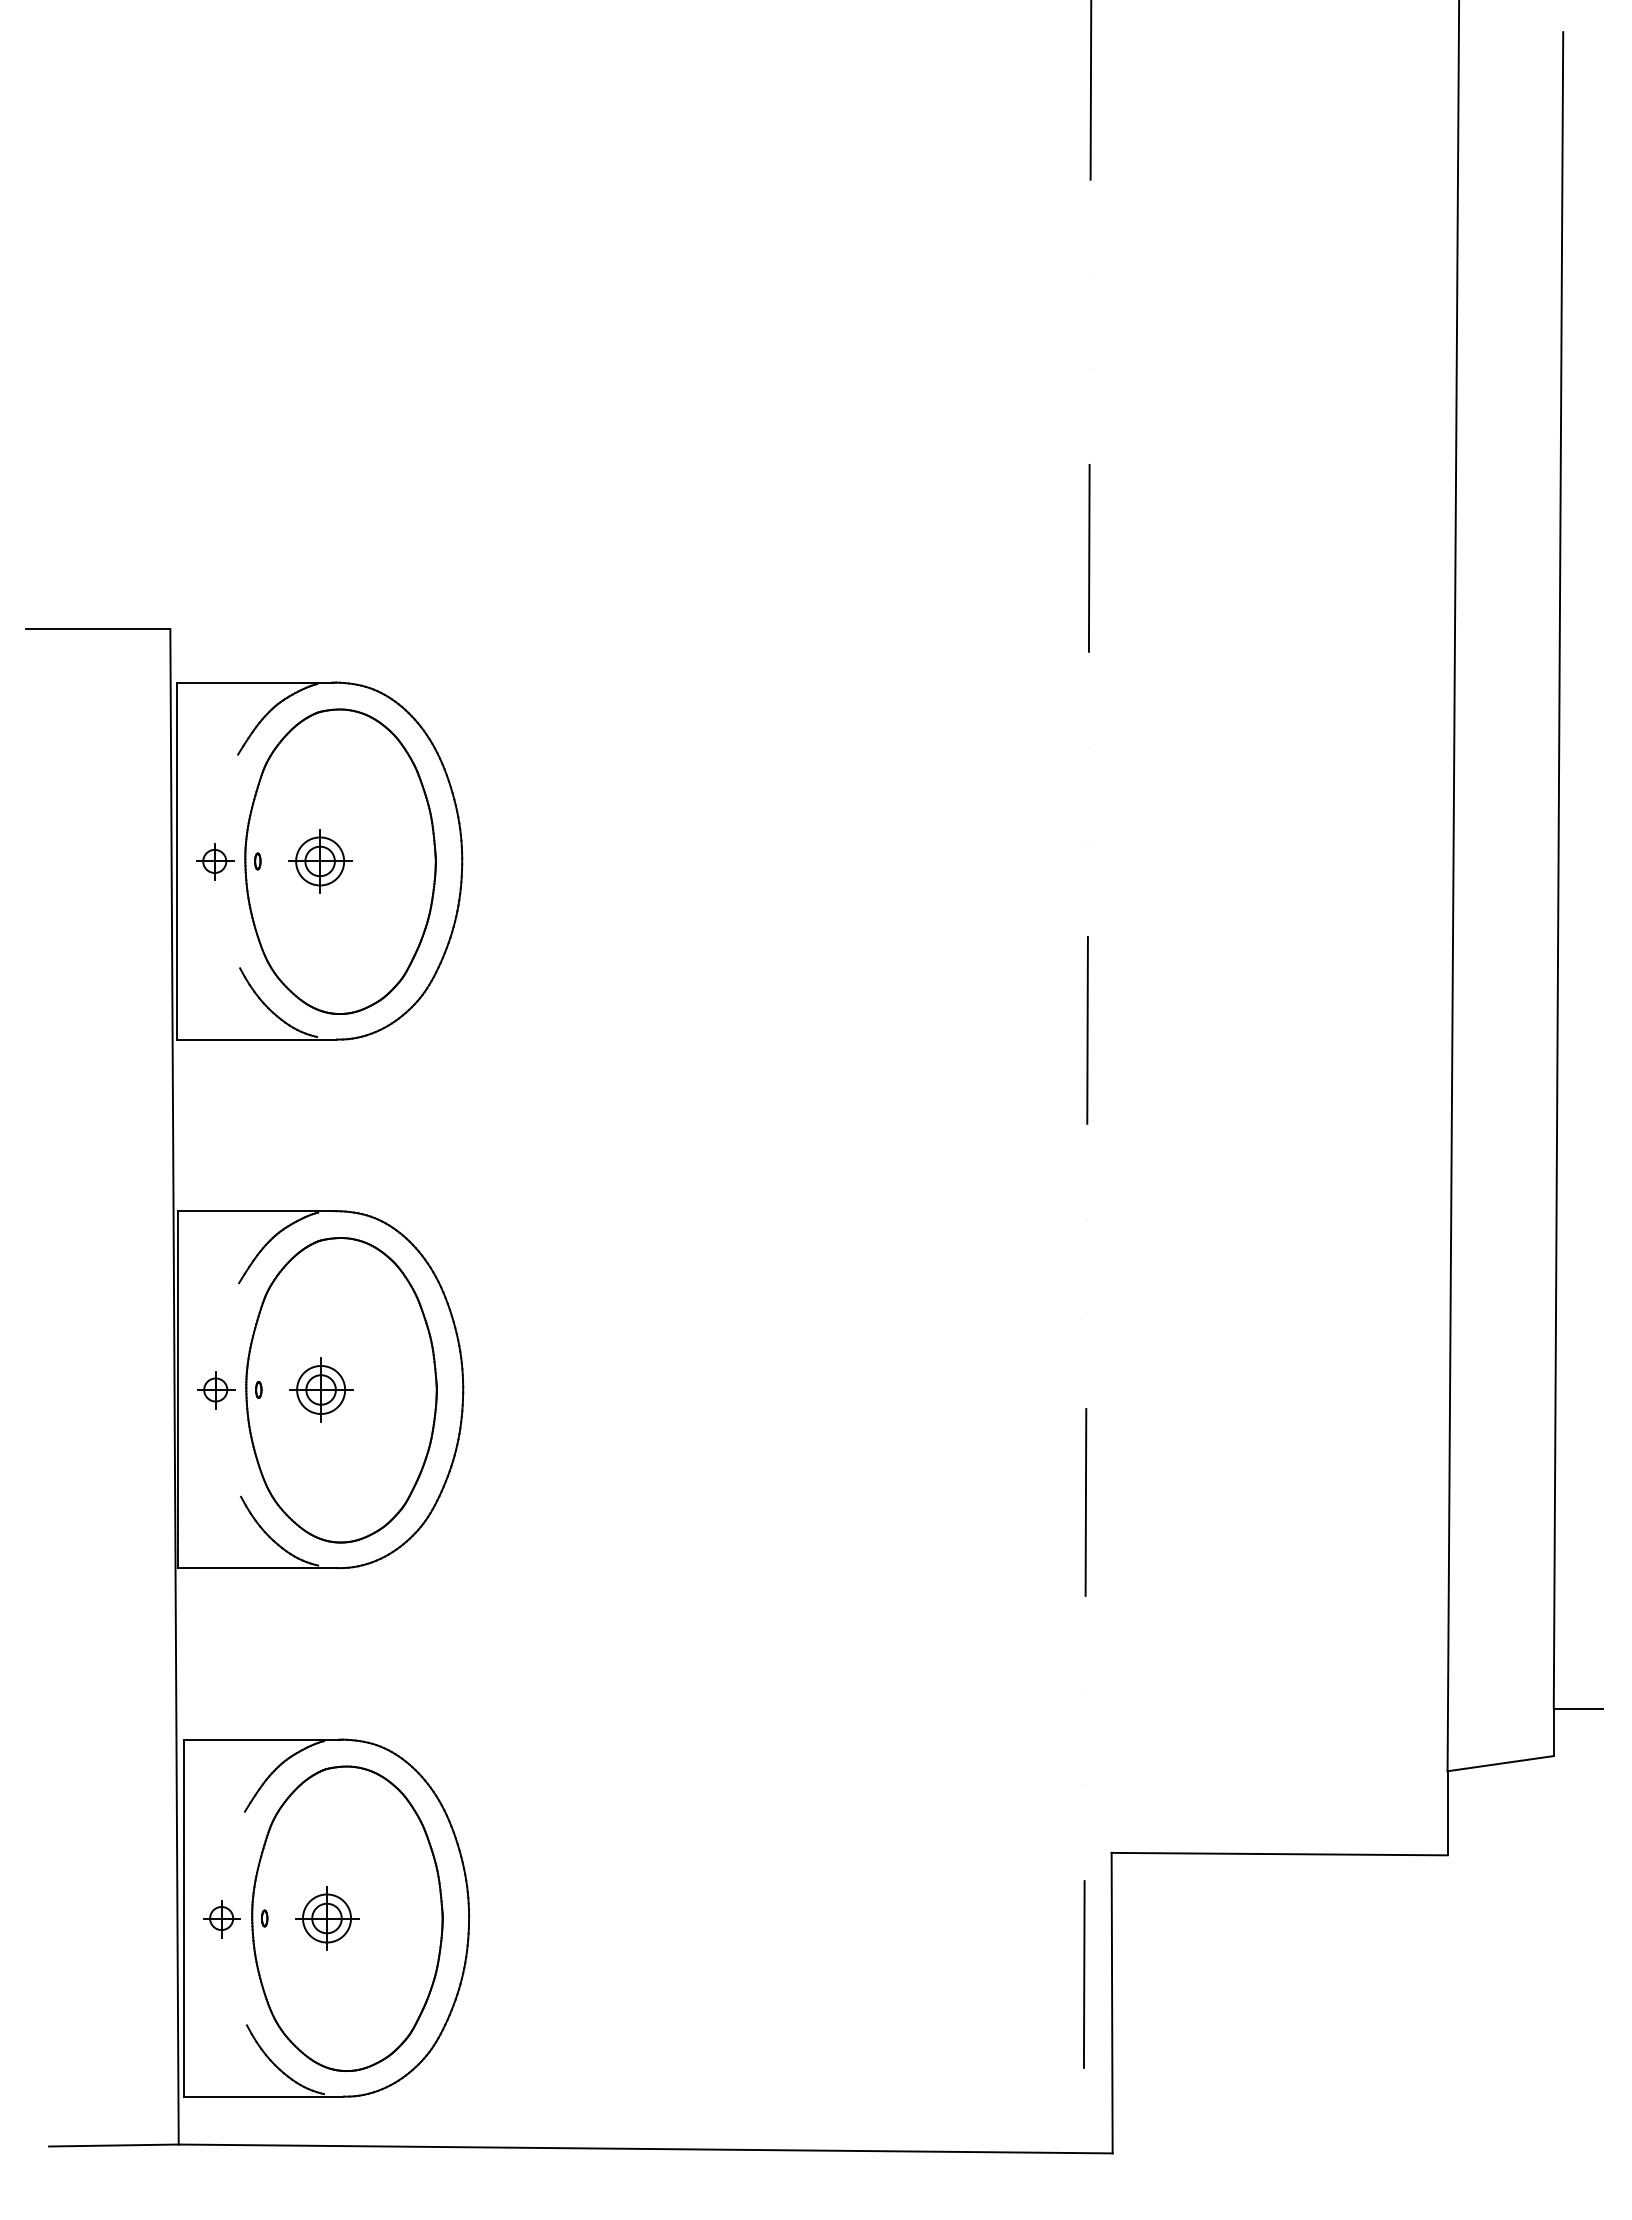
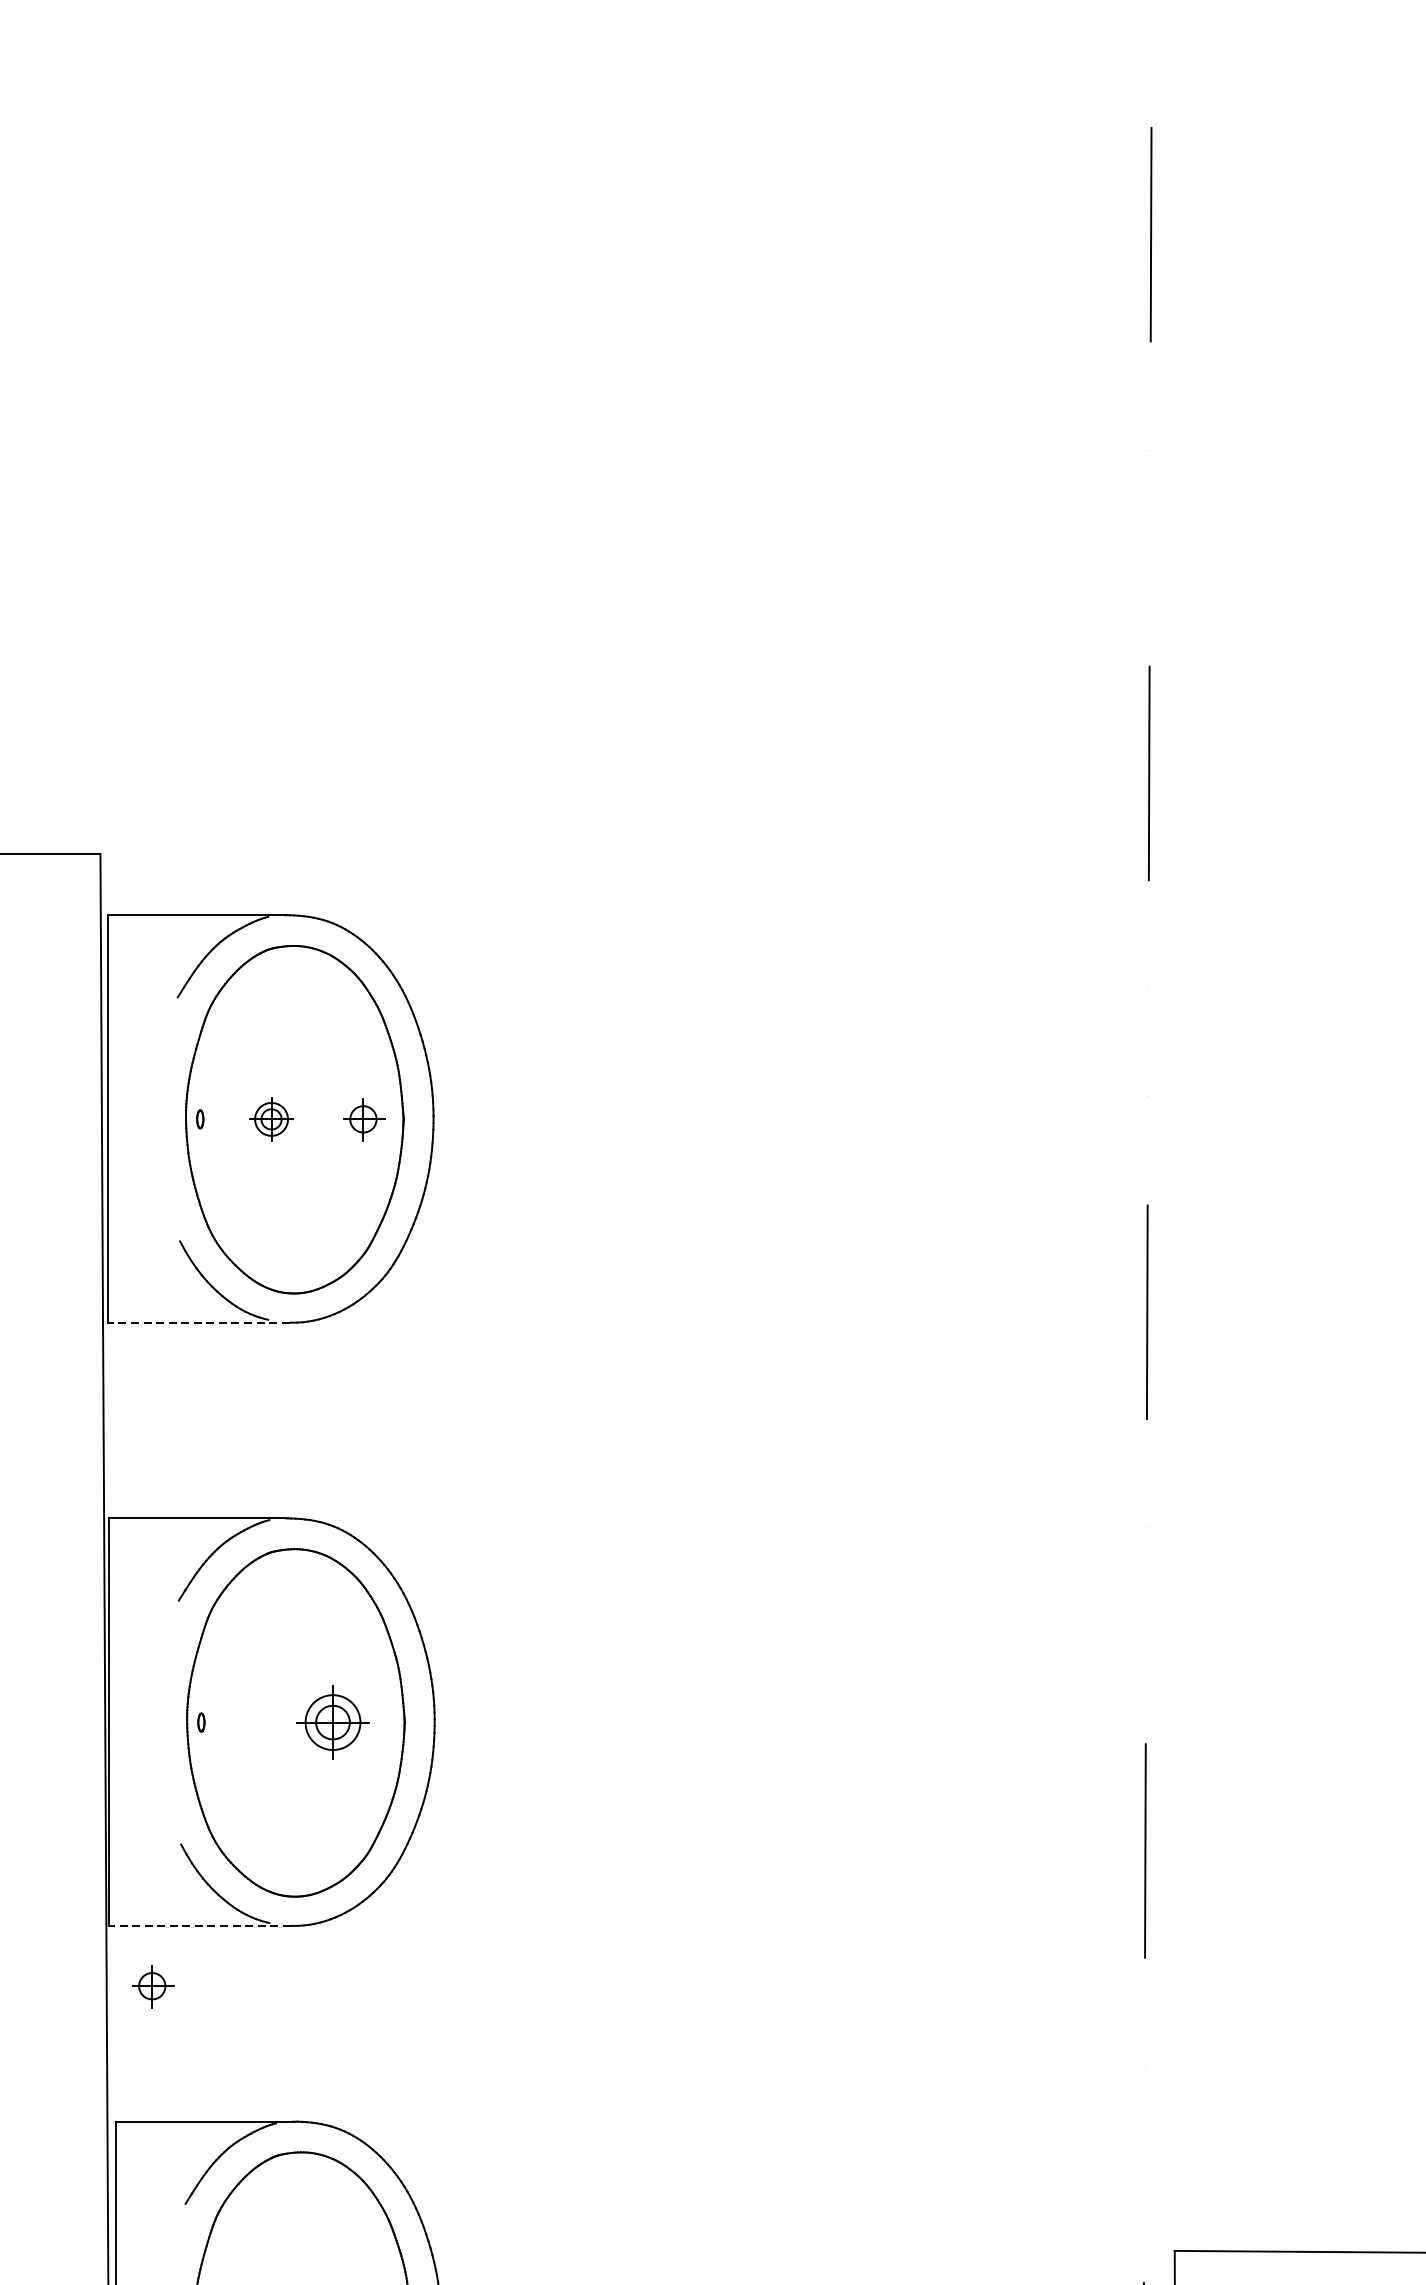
part: (215, 861) -> (364, 1119), moved
part: (320, 861) -> (271, 1119), size x0.6
line: (256, 1039) -> (198, 1322), solid -> dashed
part: (321, 1389) -> (333, 1722), moved
part: (216, 1390) -> (153, 1986), moved
line: (257, 1568) -> (199, 1926), solid -> dashed

